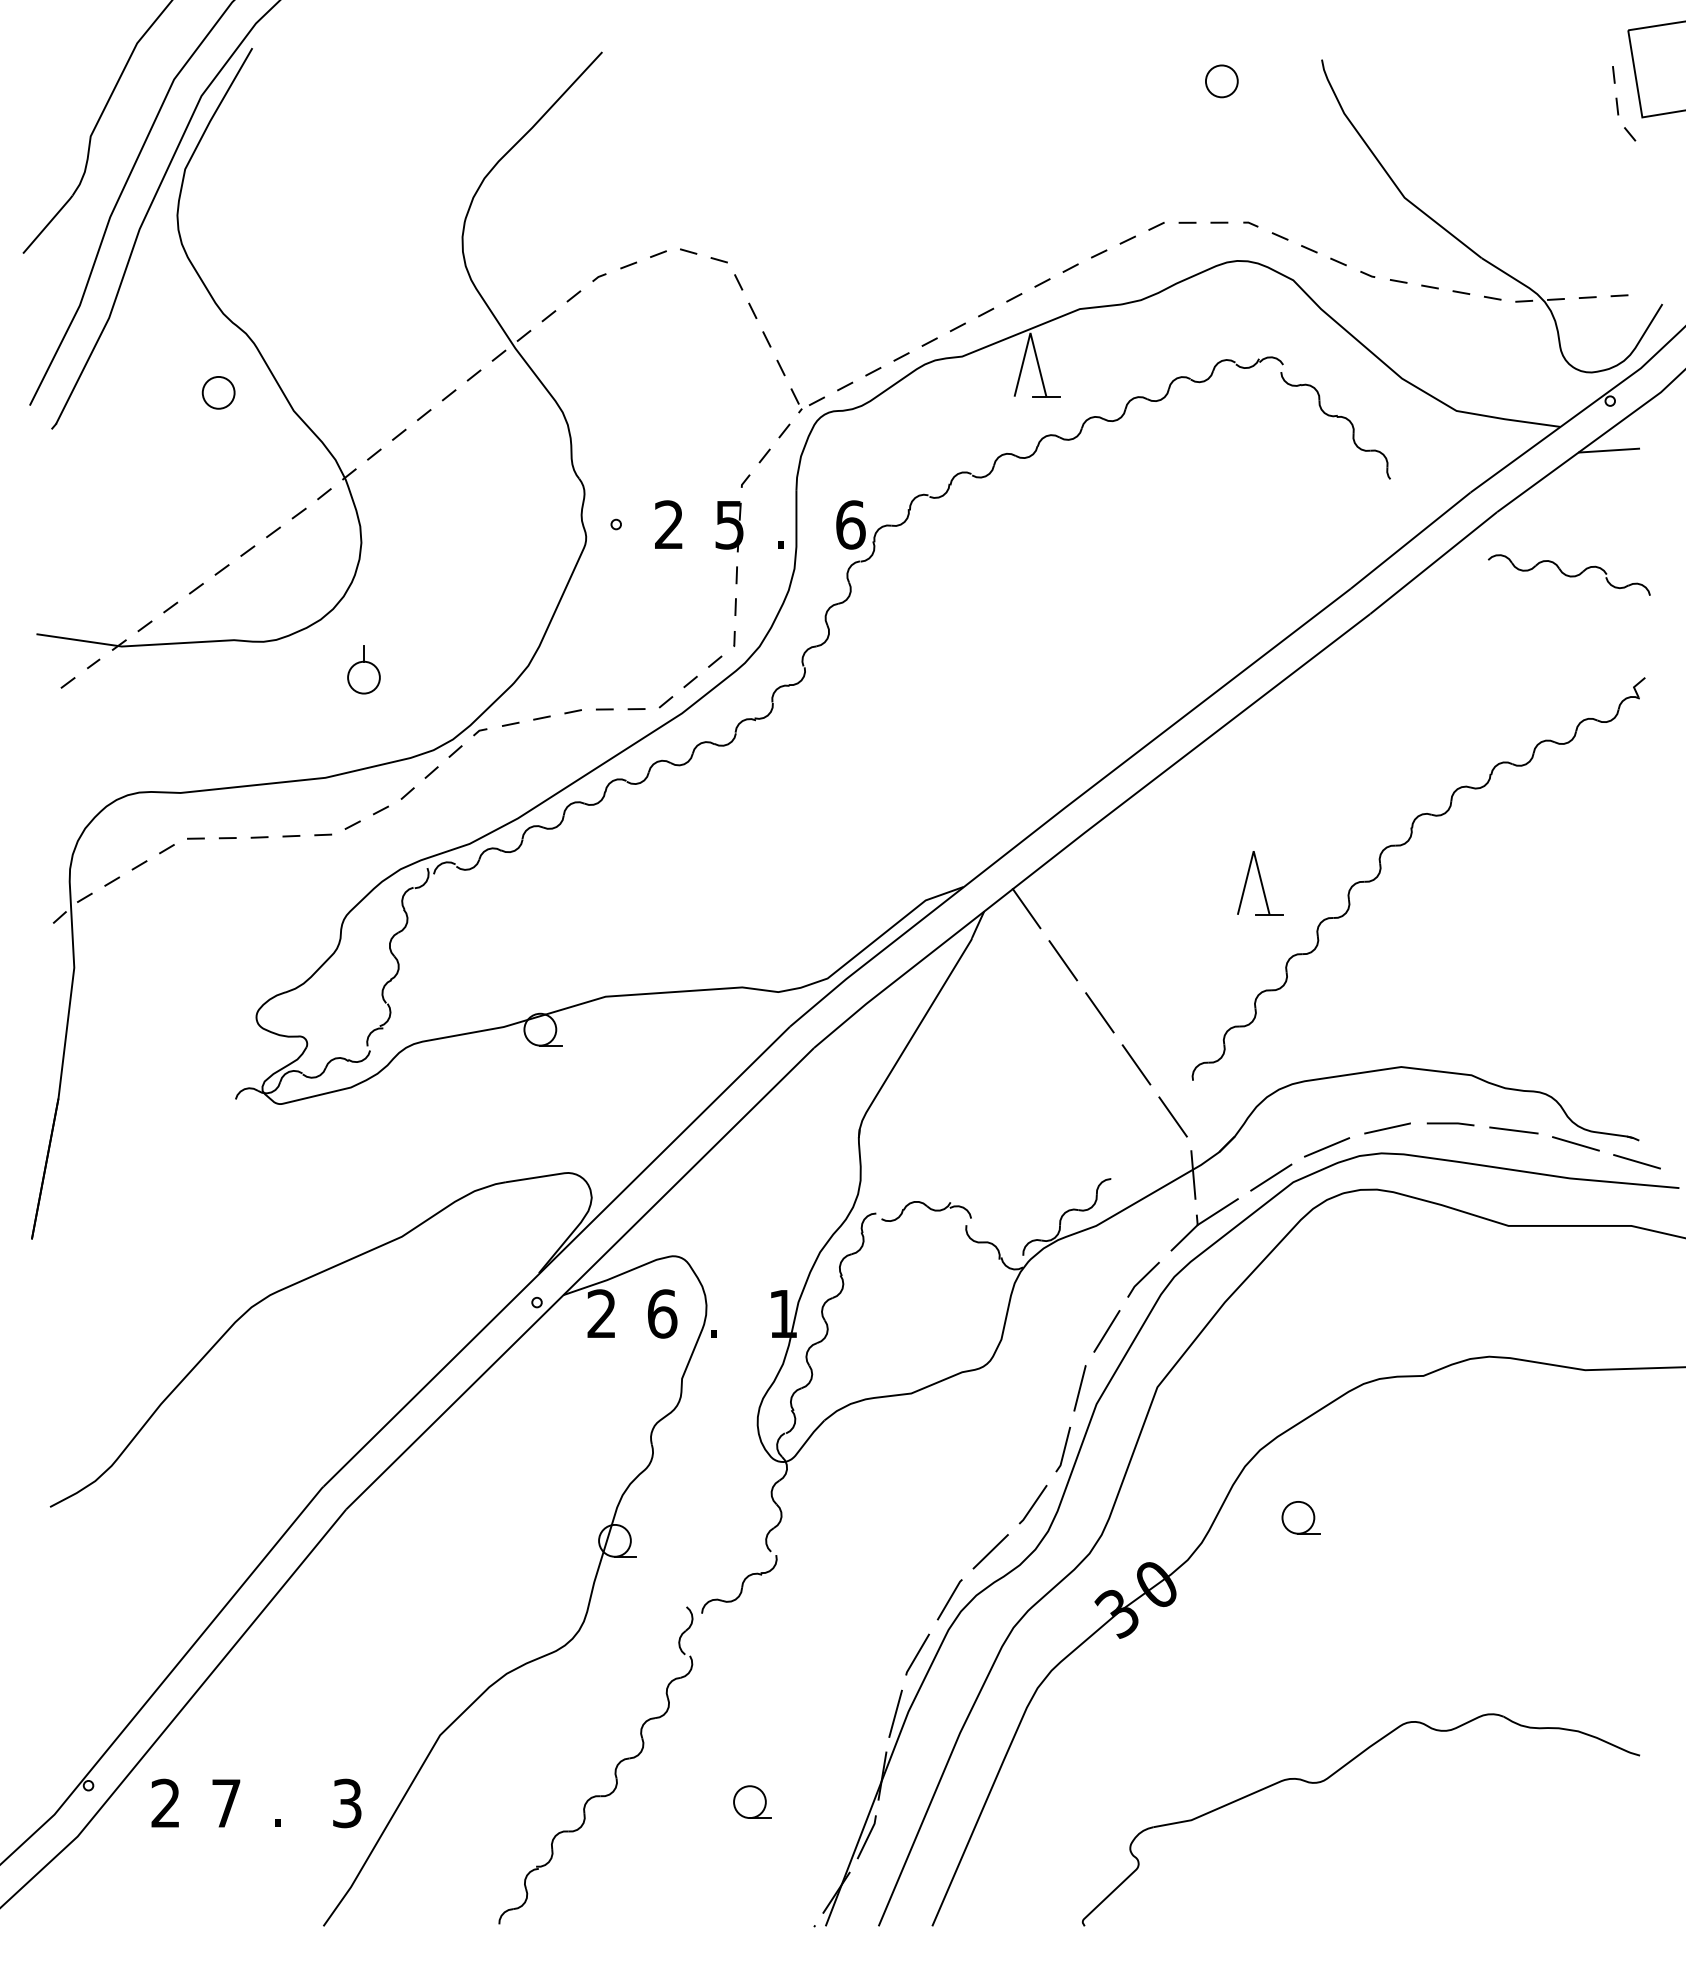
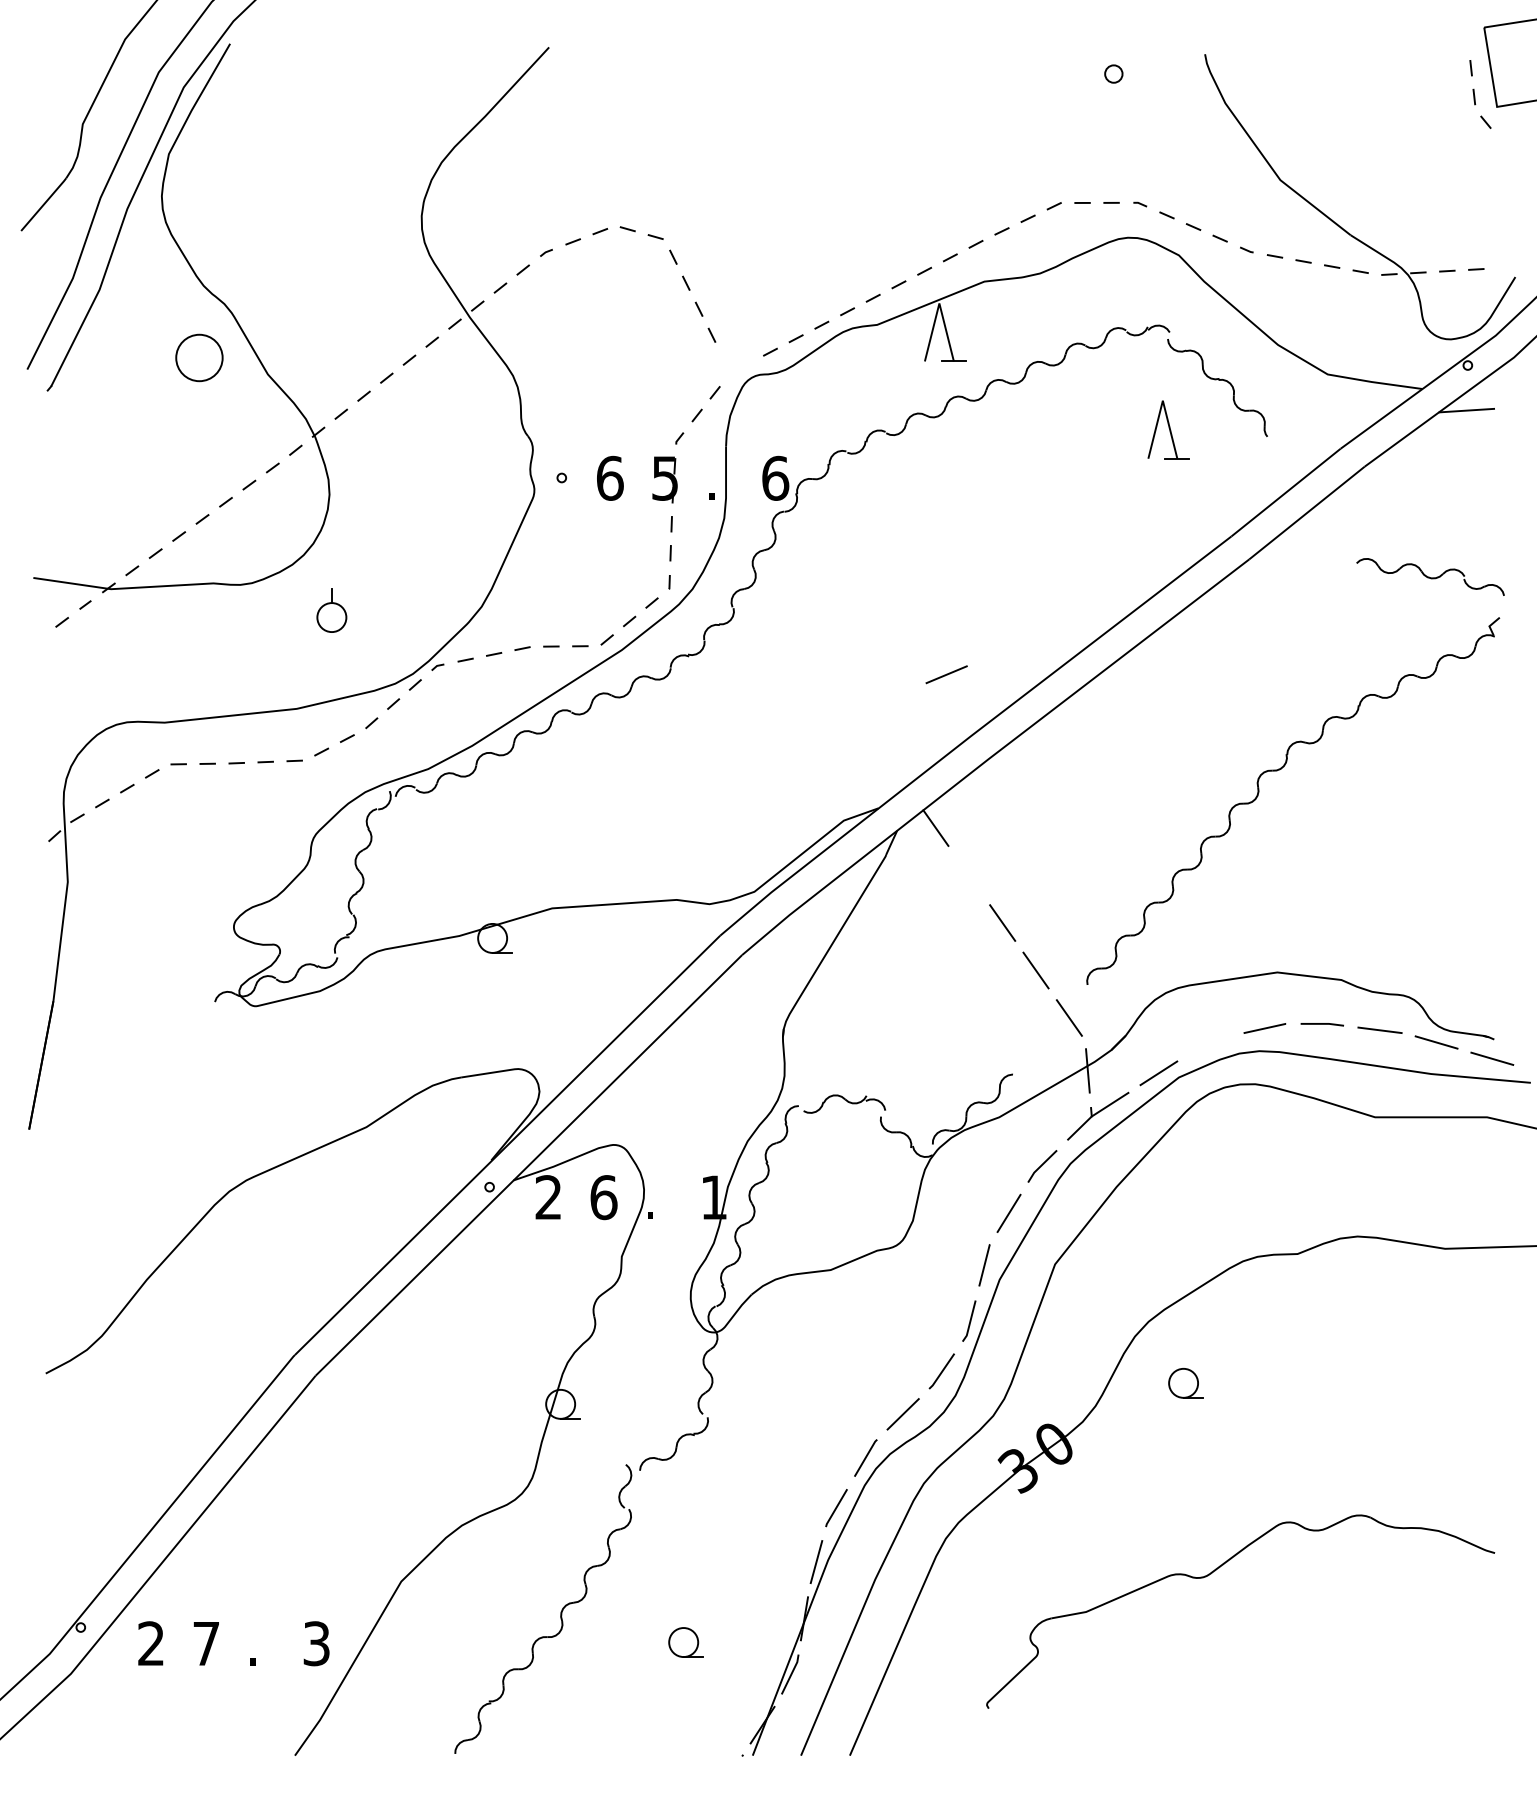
circle: (1221, 80) -> (1113, 73), size x0.6
circle: (217, 392) -> (198, 357), size x1.6
part: (807, 400) -> (736, 364), removed
text: (669, 523) -> (610, 477), 2 -> 6
part: (1569, 574) -> (1430, 576), moved
part: (1259, 882) -> (1168, 429), moved
line: (1062, 960) -> (968, 875), removed
line: (1326, 1147) -> (946, 674), moved
part: (1329, 1779) -> (1211, 1574), moved

